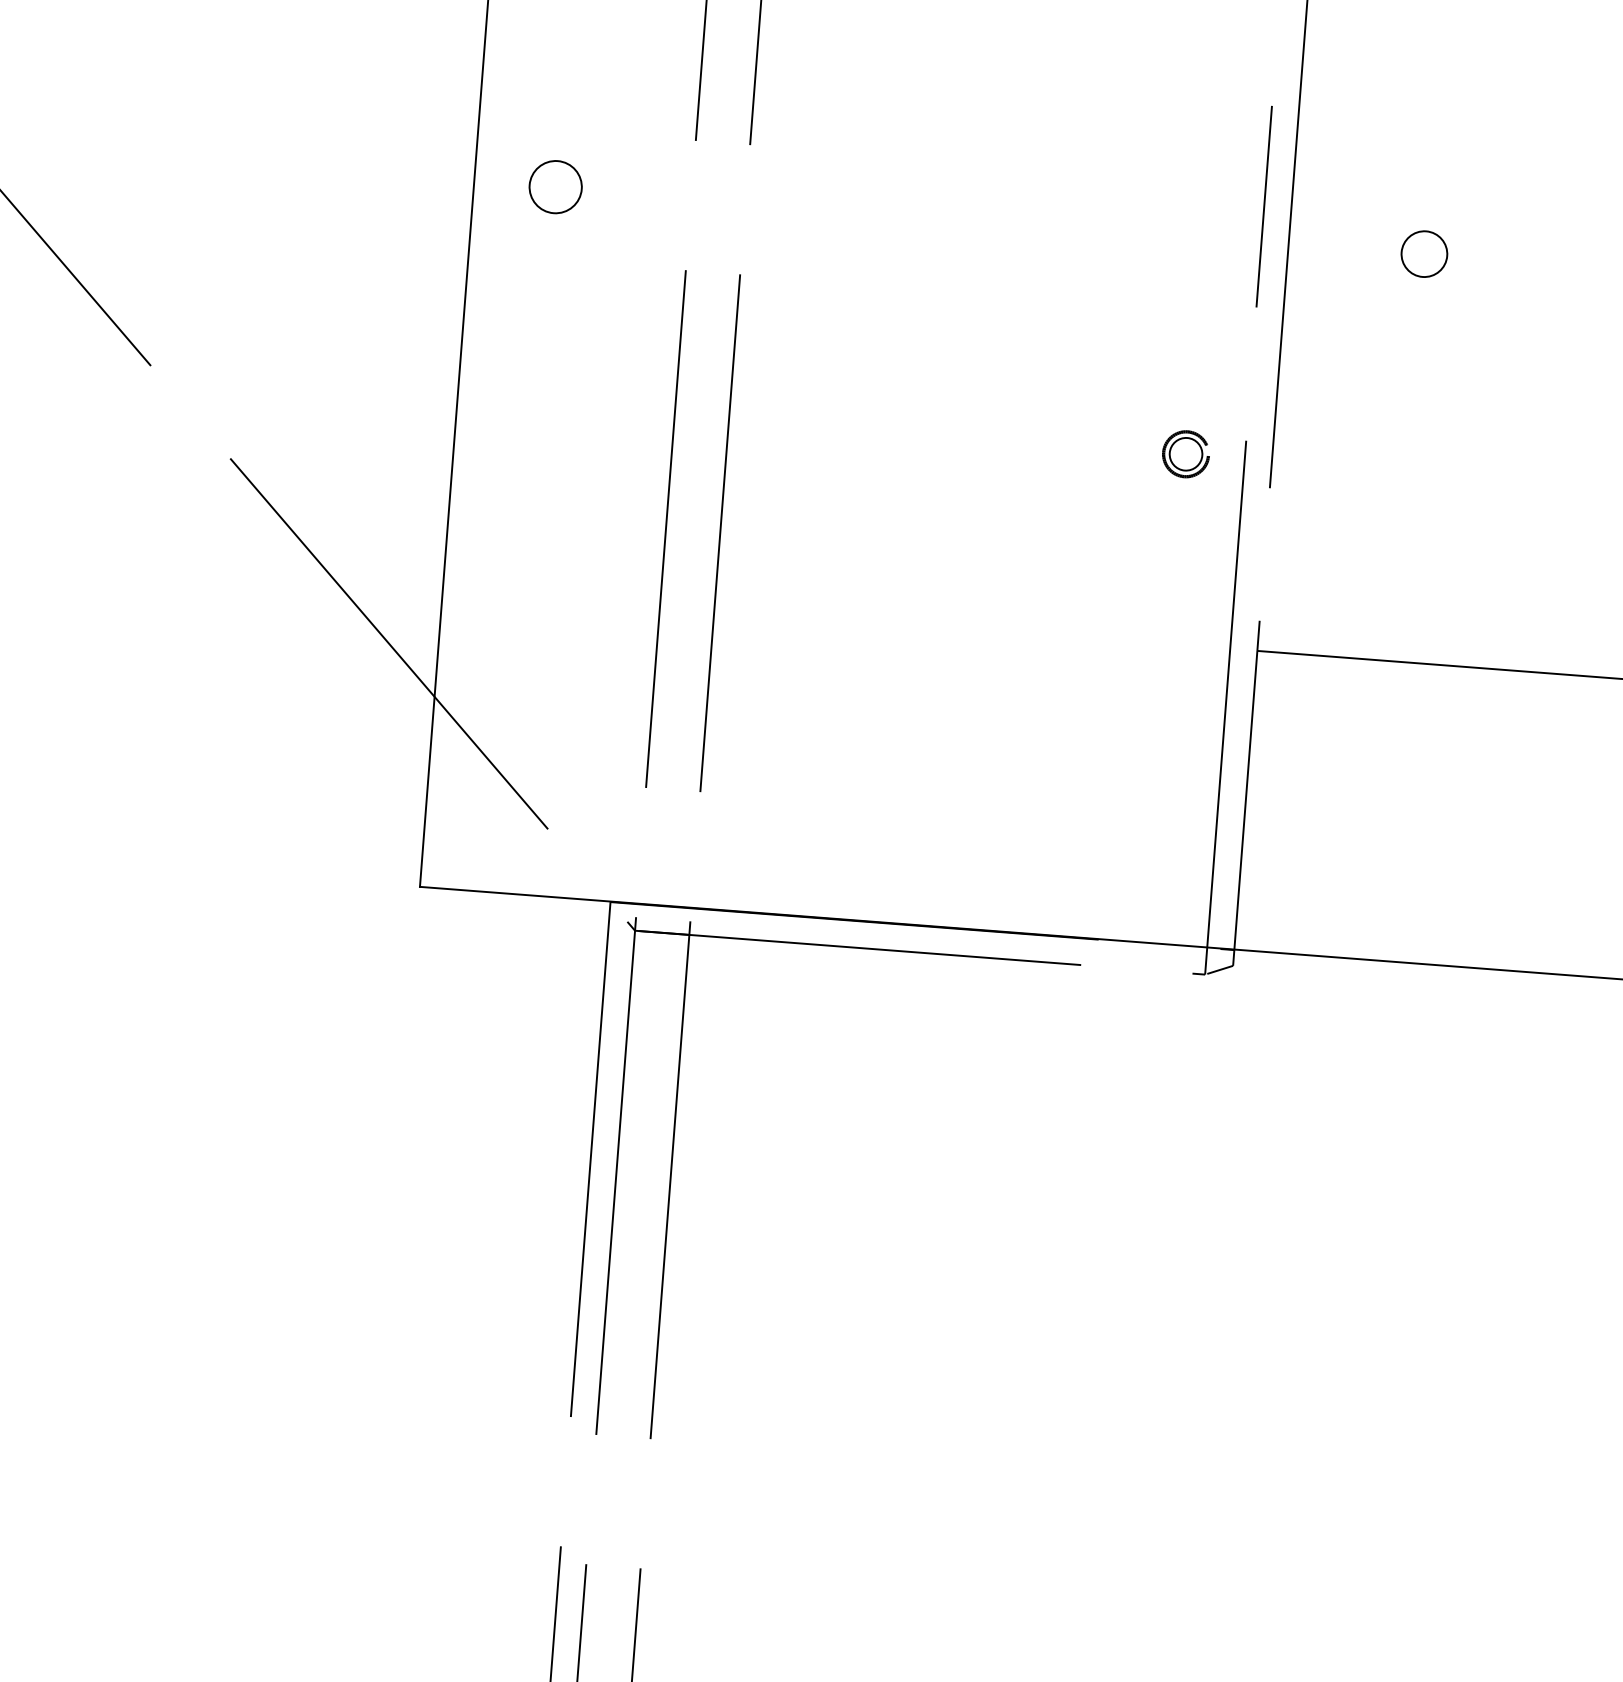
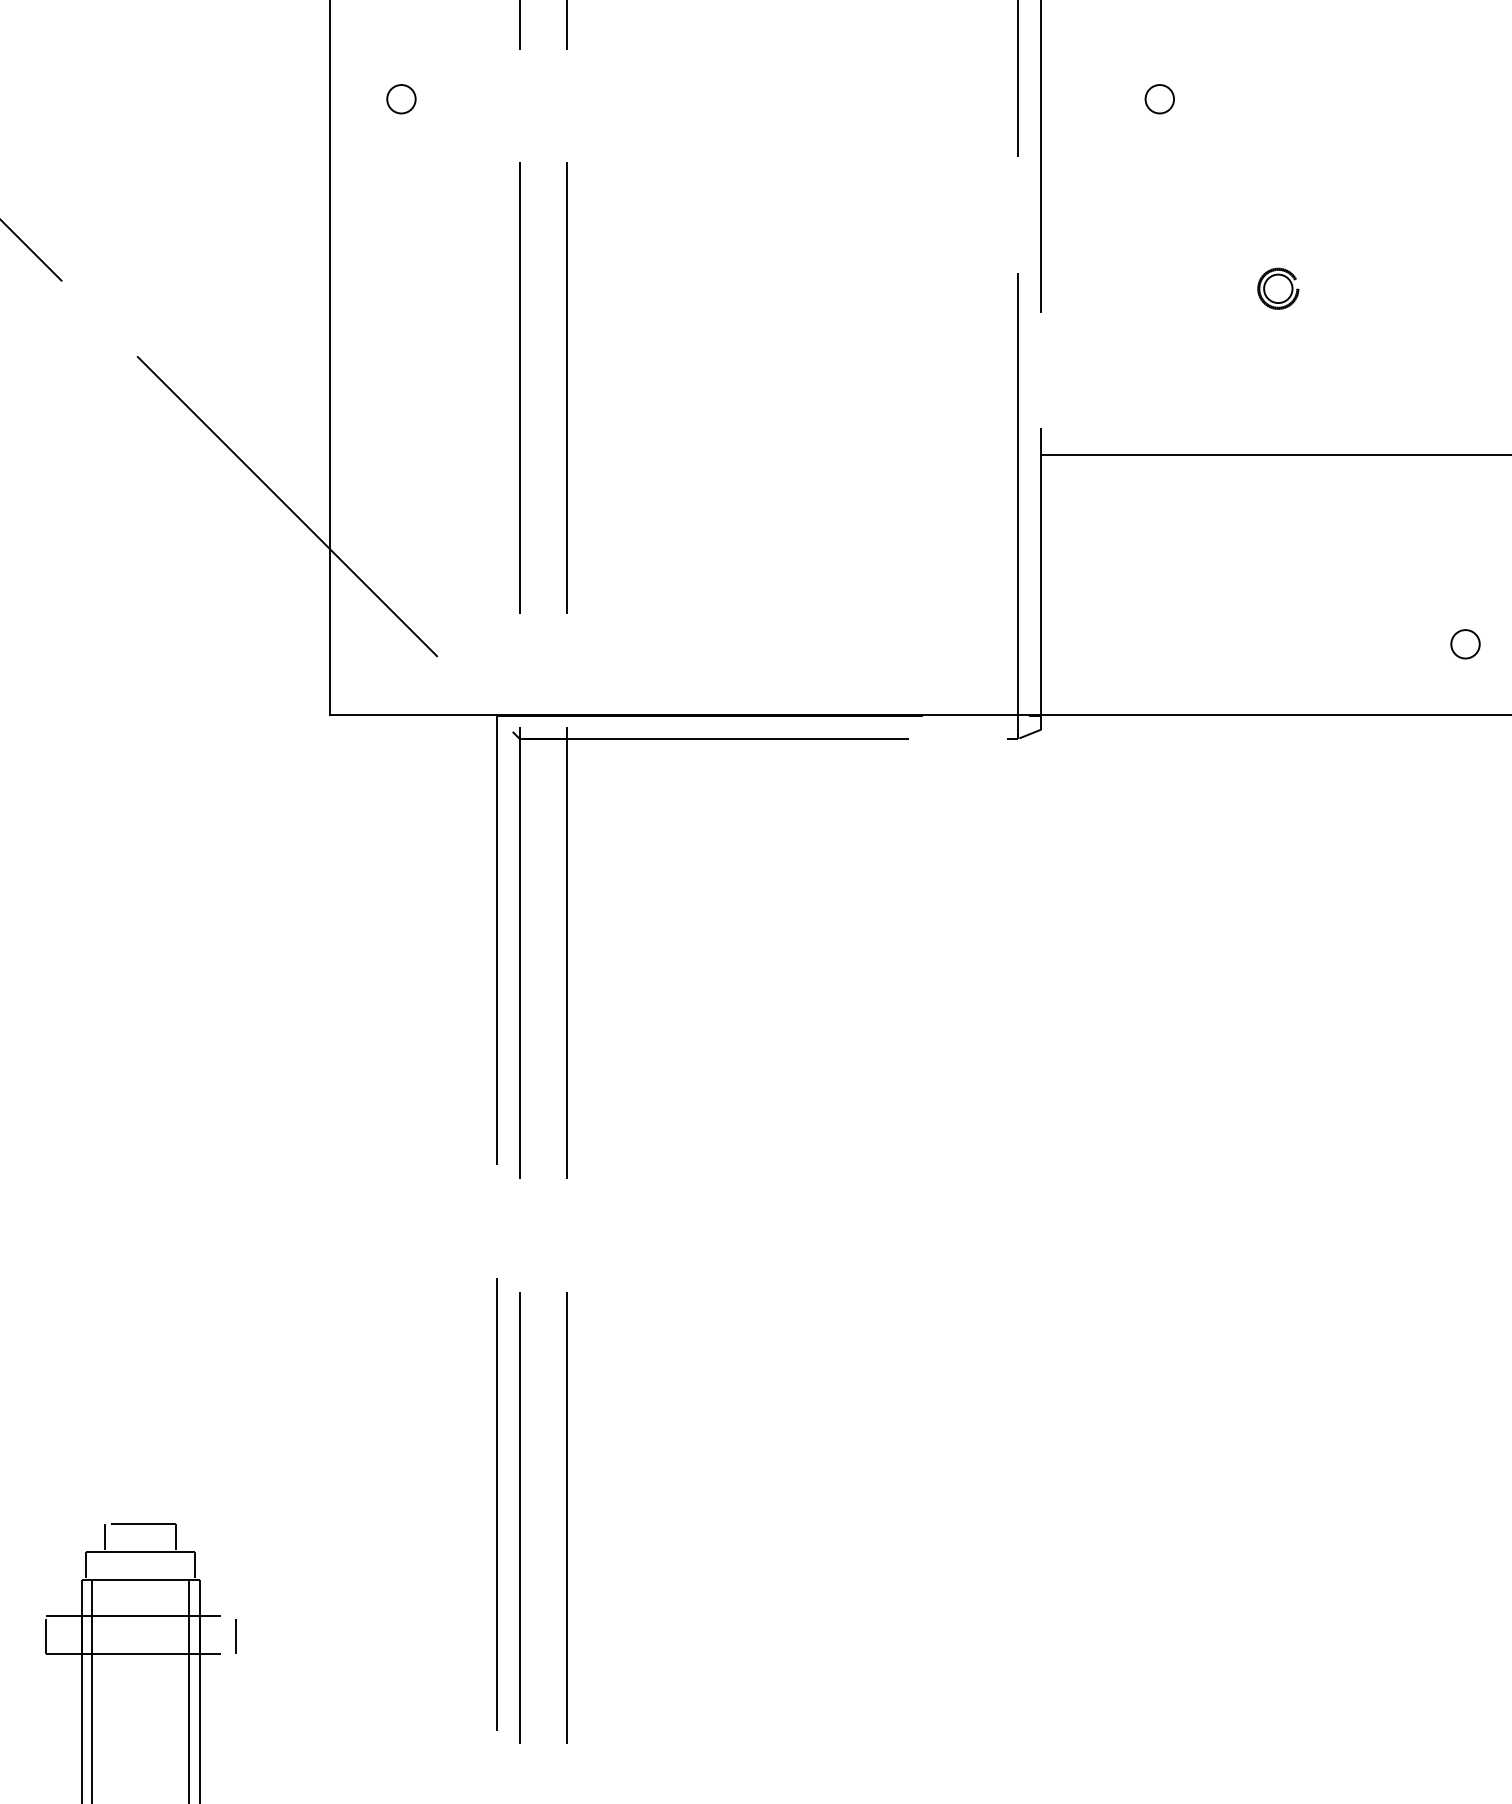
circle: (555, 187) -> (401, 99), size x0.62
circle: (1424, 254) -> (1159, 99), size x0.71
part: (1186, 453) -> (1278, 288), moved

